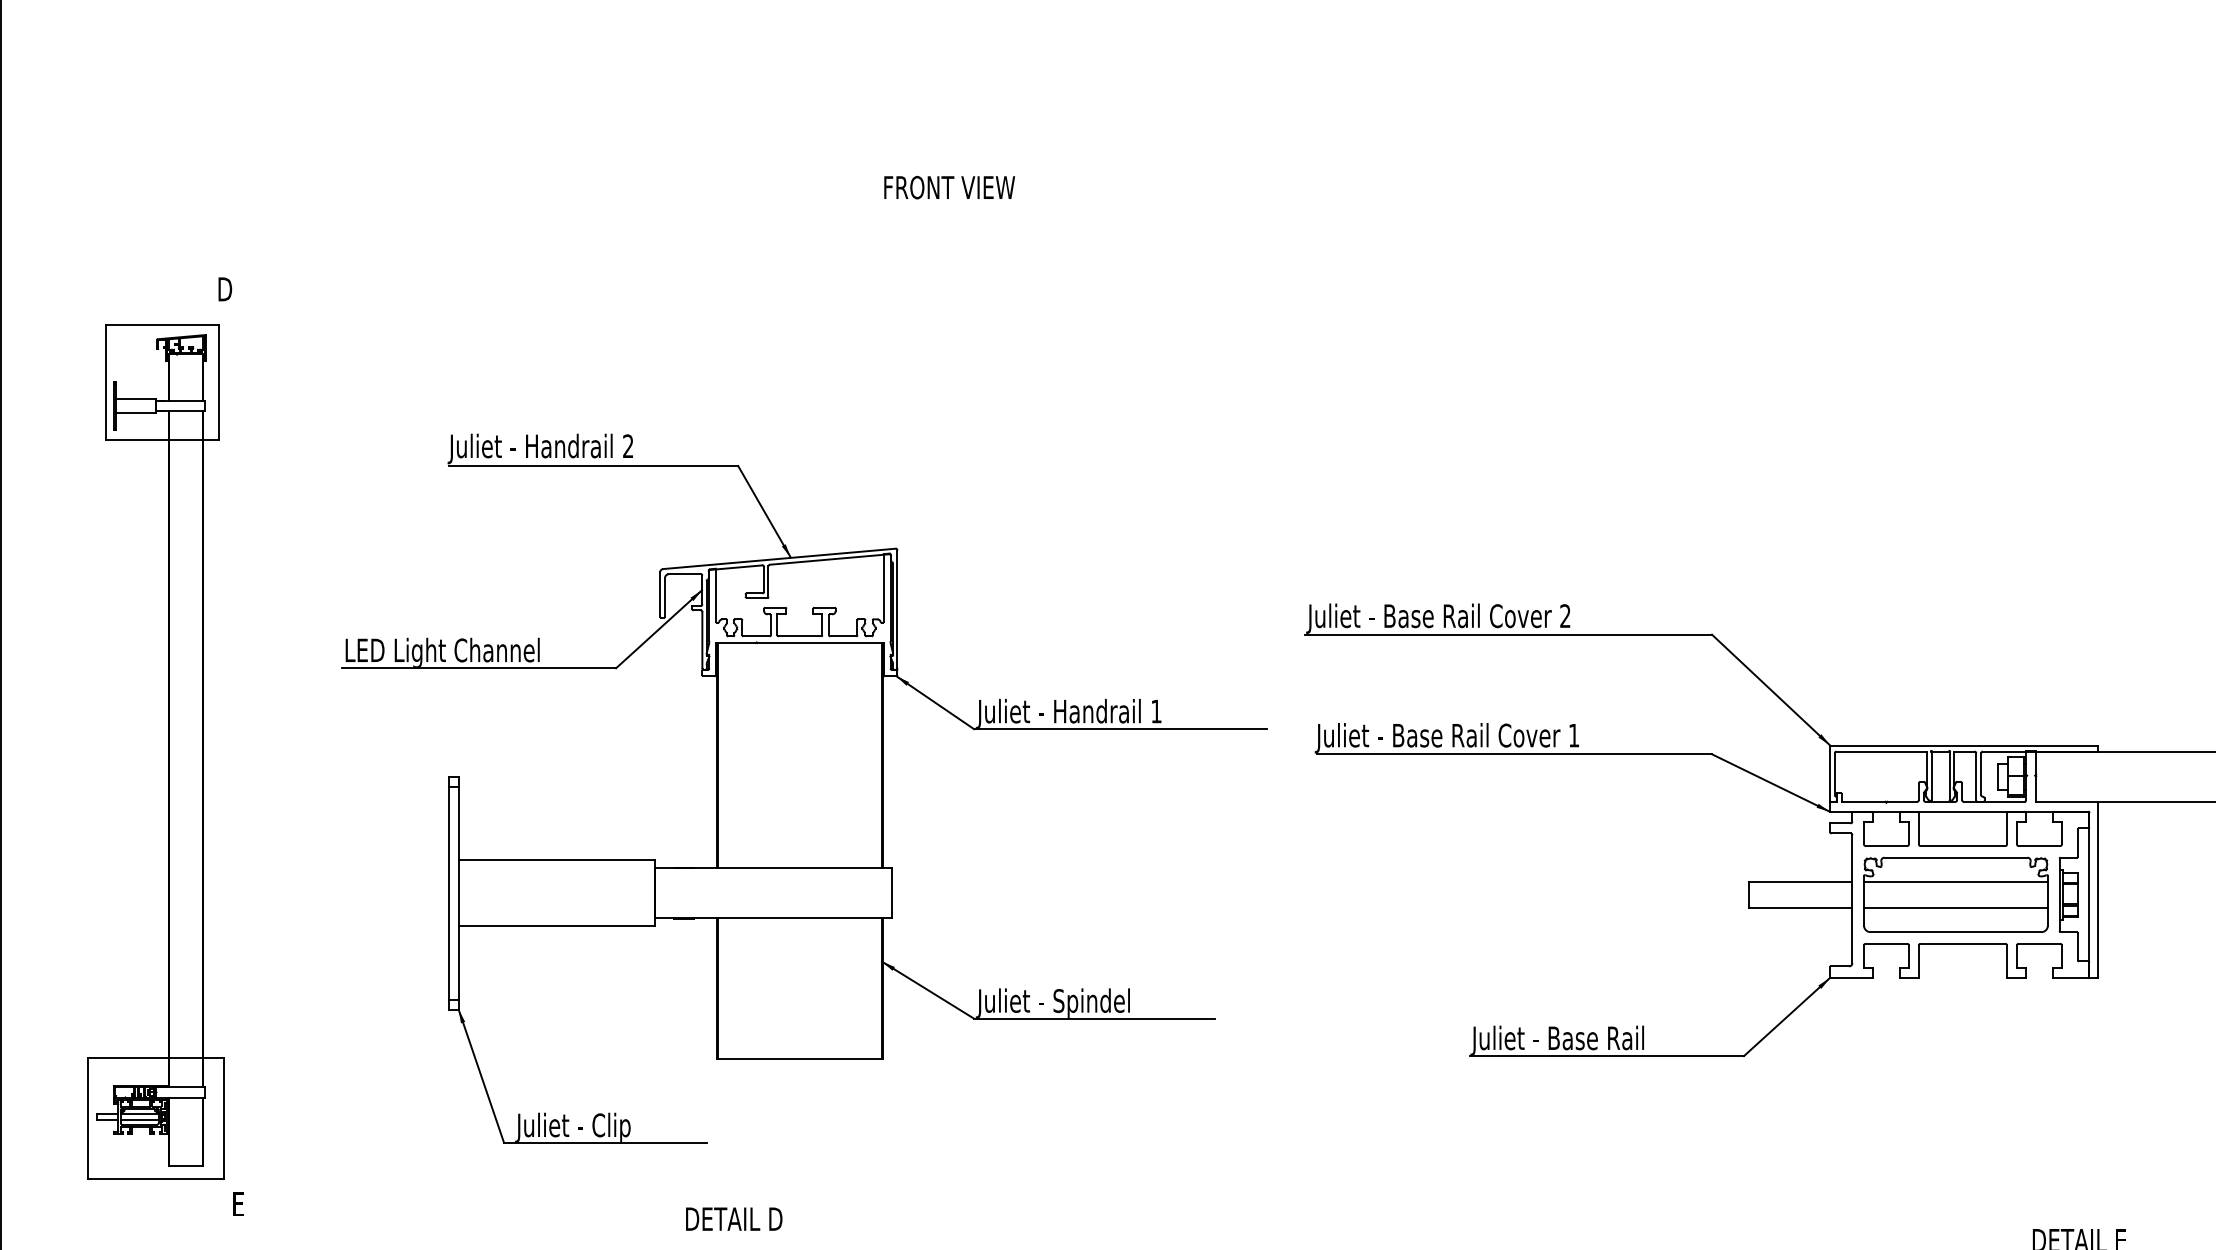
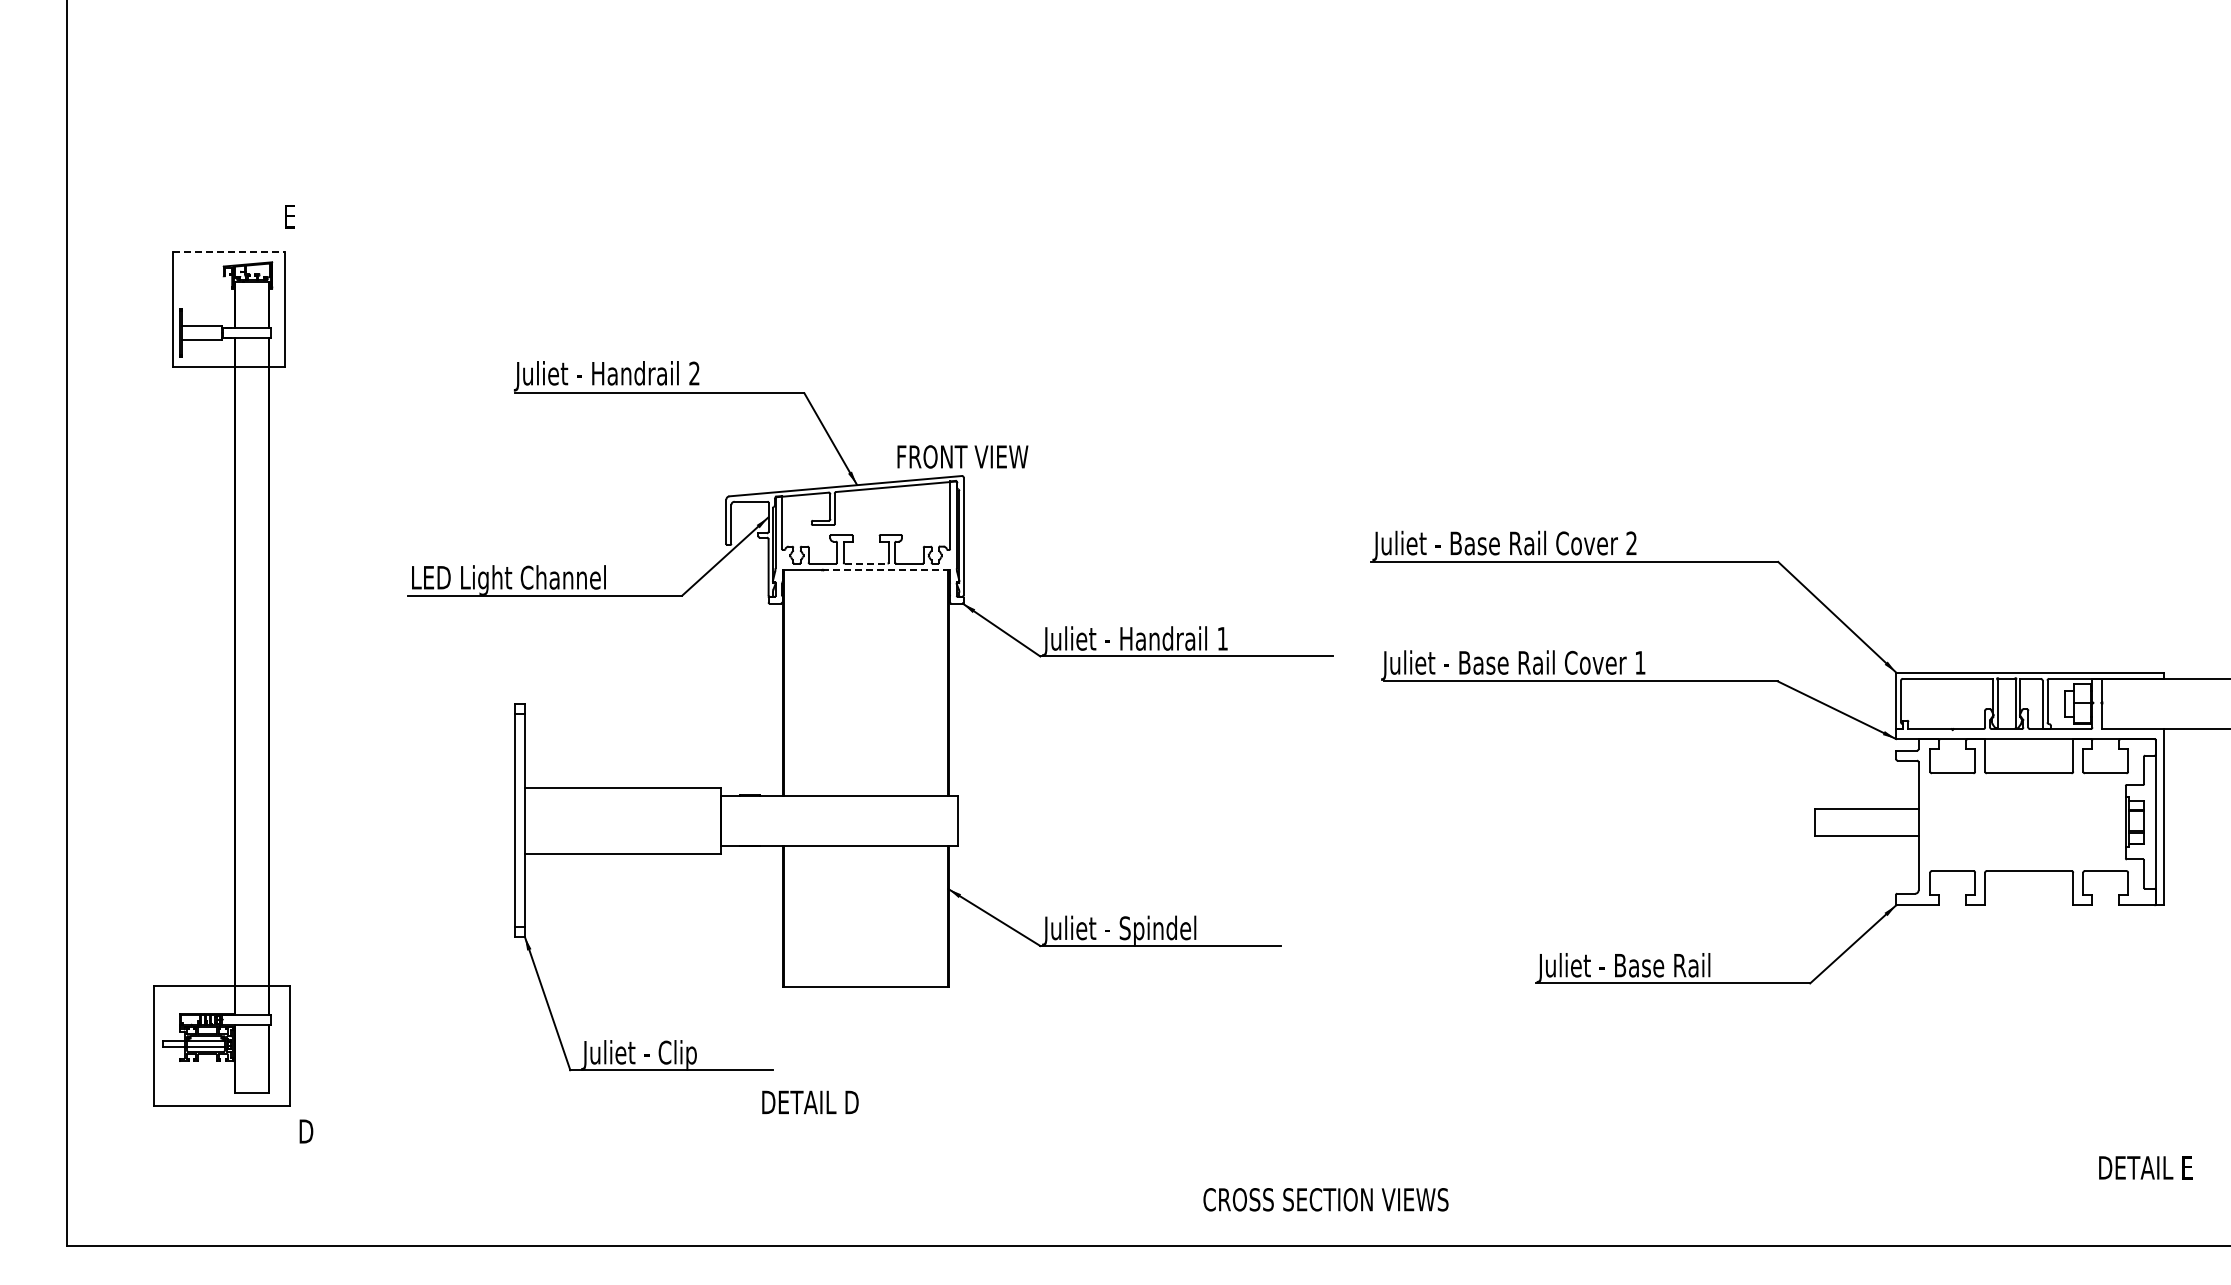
text: (949, 187) -> (962, 456), moved
text: (225, 289) -> (291, 216), D -> E
line: (163, 325) -> (229, 252), solid -> dashed
line: (800, 636) -> (866, 563), solid -> dashed
line: (820, 643) -> (886, 570), solid -> dashed
part: (1955, 895) -> (2021, 822), removed
text: (240, 1204) -> (306, 1131), E -> D
text: (734, 1218) -> (810, 1101), moved

